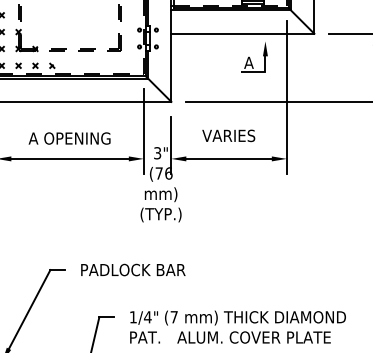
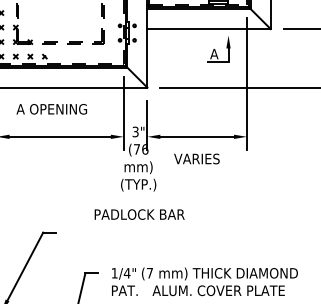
text: (228, 135) -> (196, 158), moved
text: (69, 138) -> (51, 109), moved
text: (133, 269) -> (139, 214), moved

